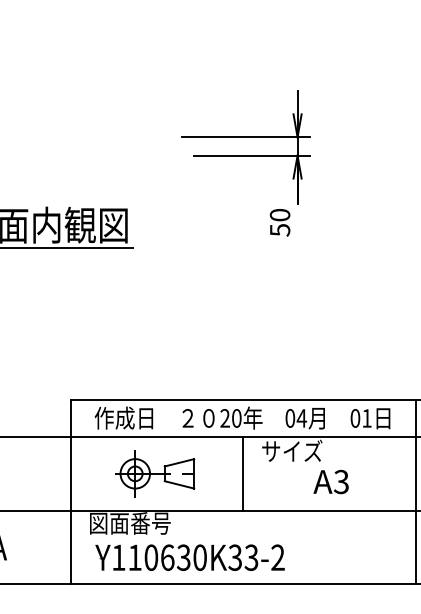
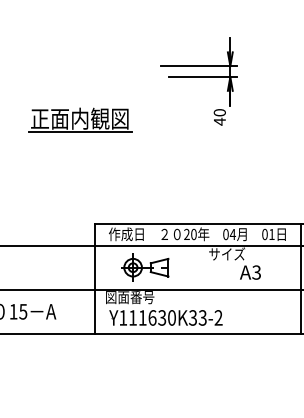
text: (279, 229) -> (219, 121), 50 -> 40
line: (242, 473) -> (197, 267), removed
text: (150, 556) -> (142, 317), Y110630K33-2 -> Y111630K33-2

